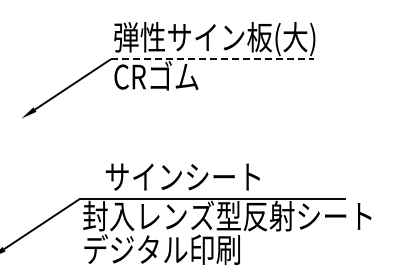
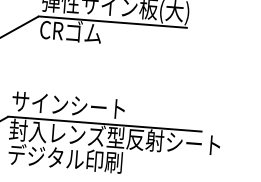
line: (212, 59) -> (112, 22), dashed -> solid
text: (182, 176) -> (68, 104), moved

